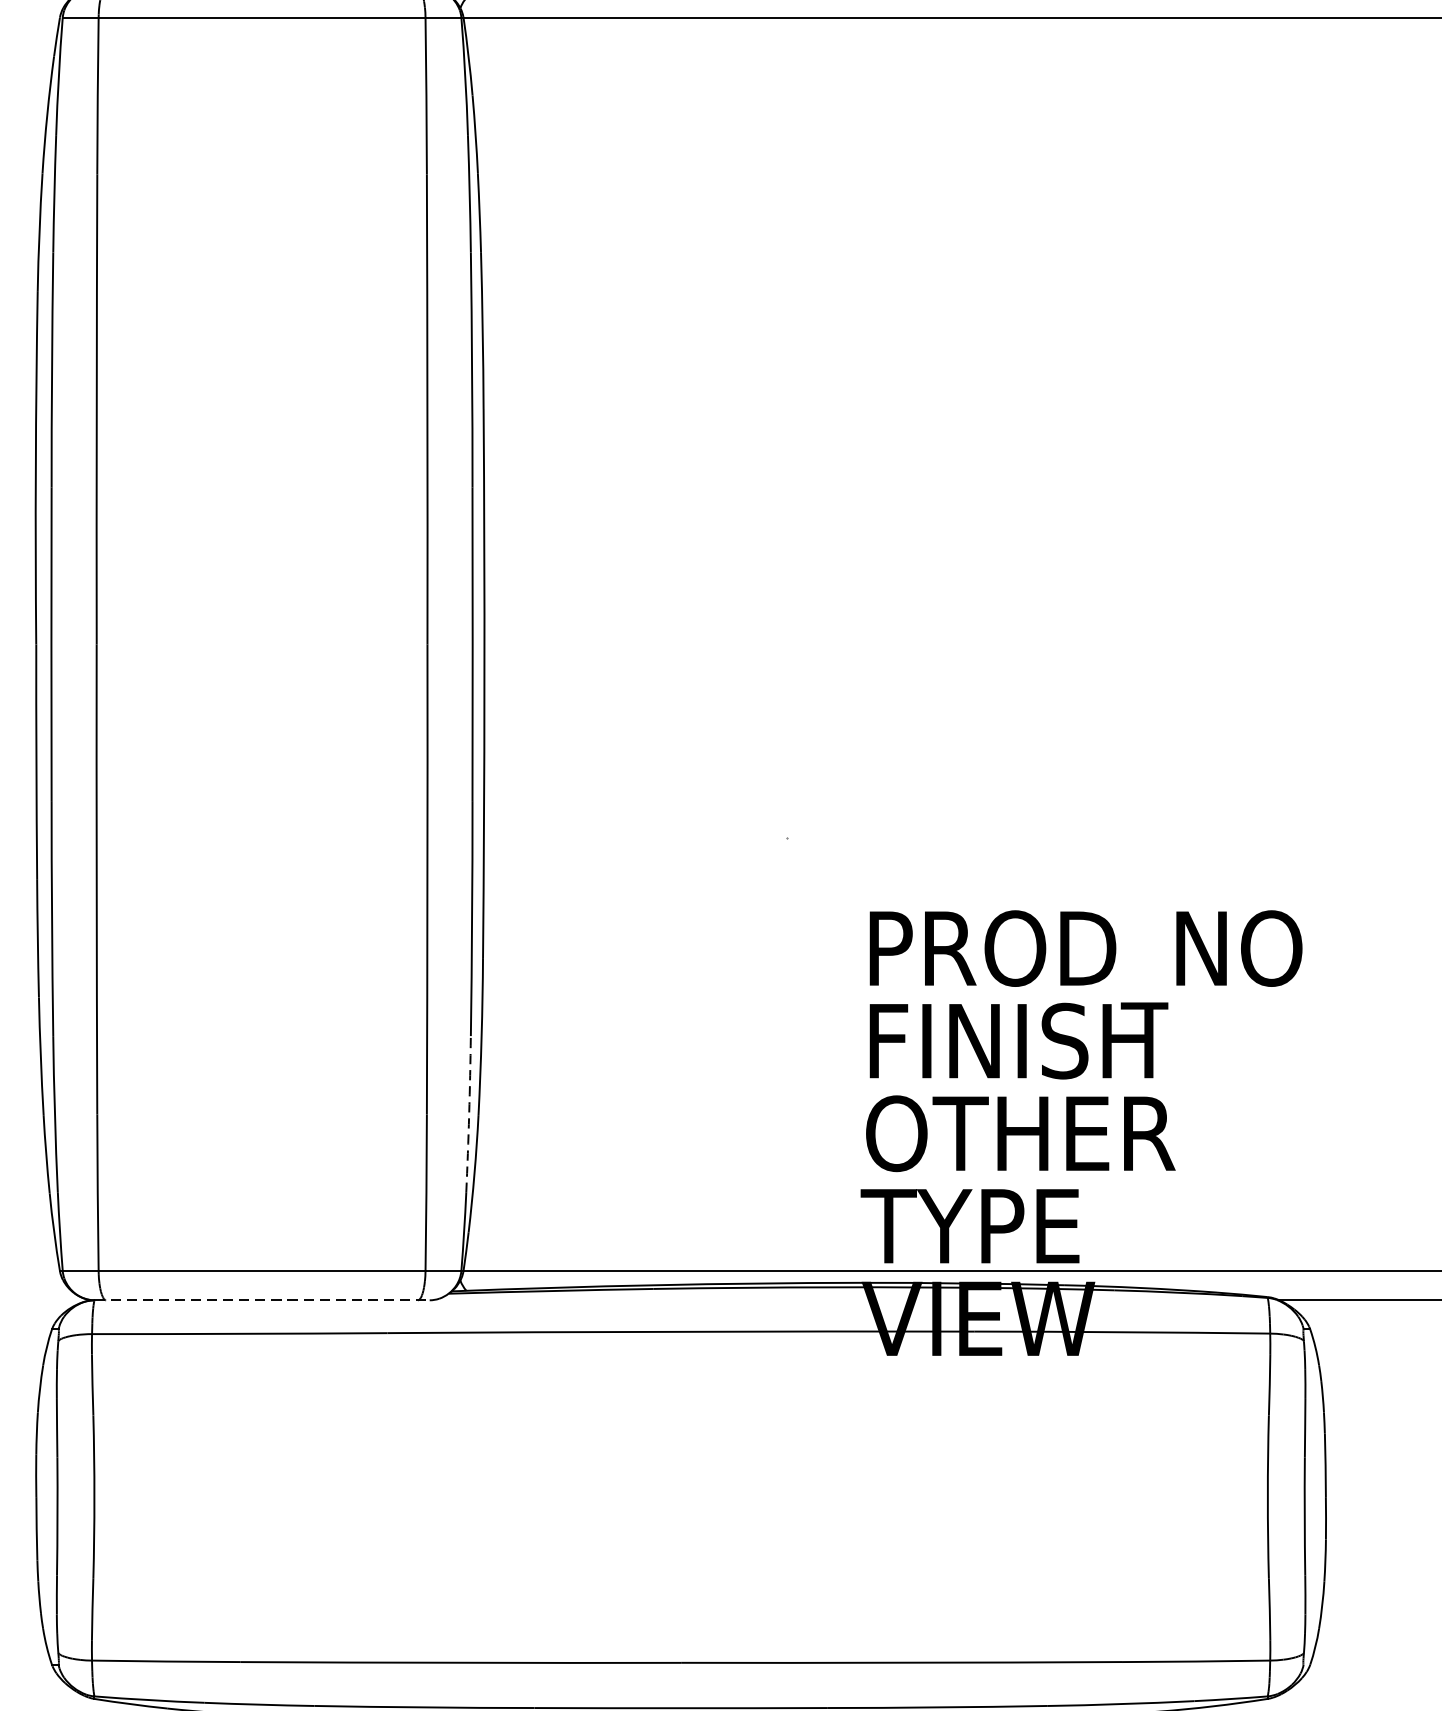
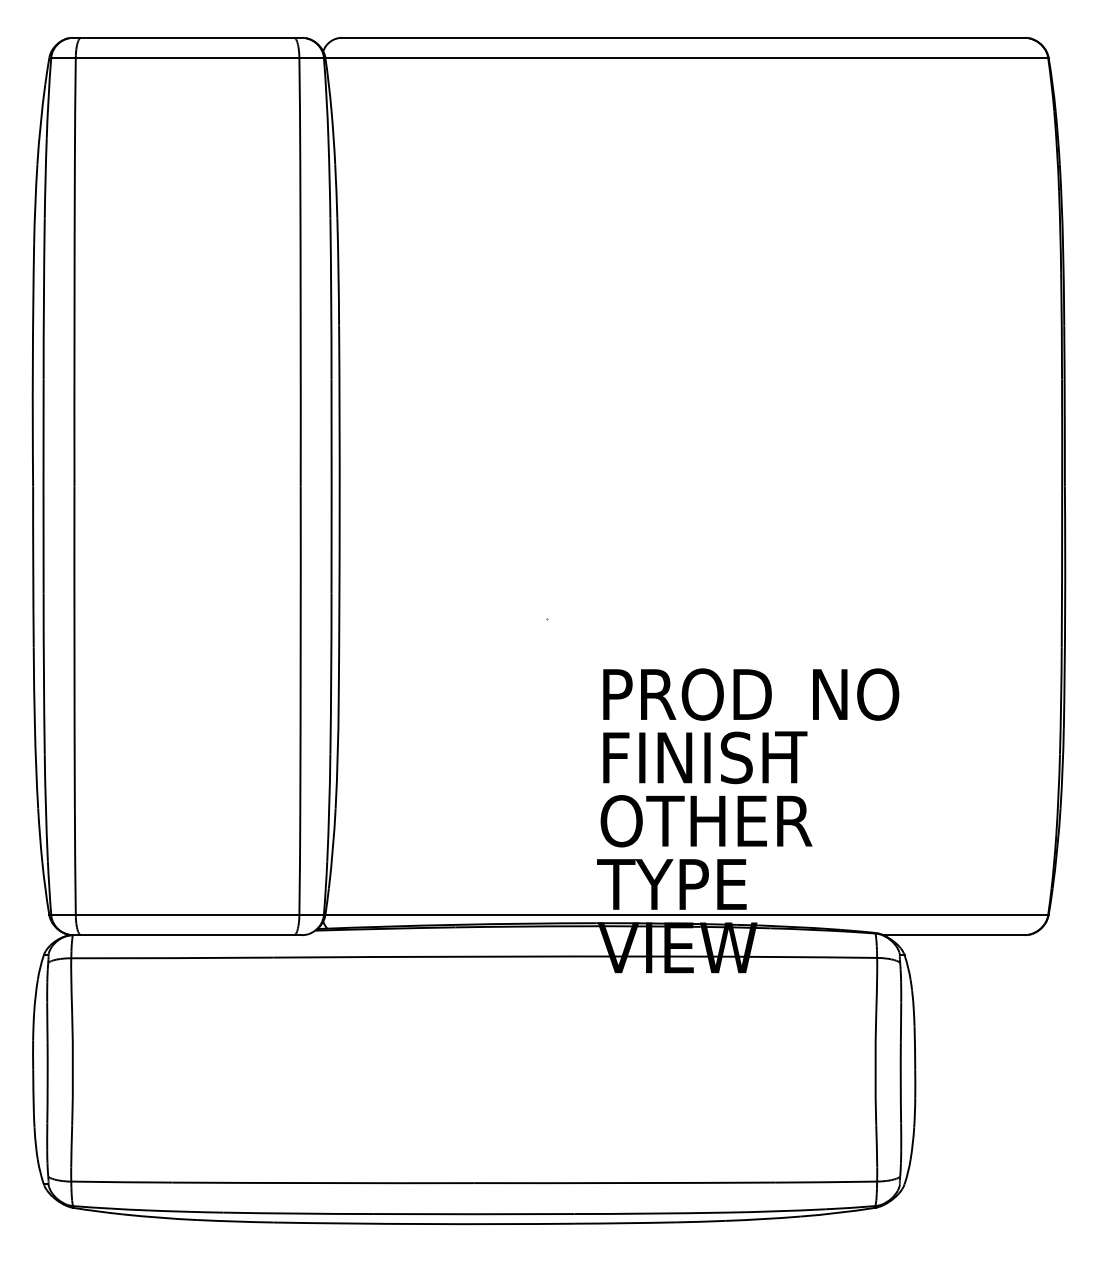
arc: (469, 1115) -> (329, 808), dashed -> solid
line: (261, 1300) -> (187, 935), dashed -> solid

